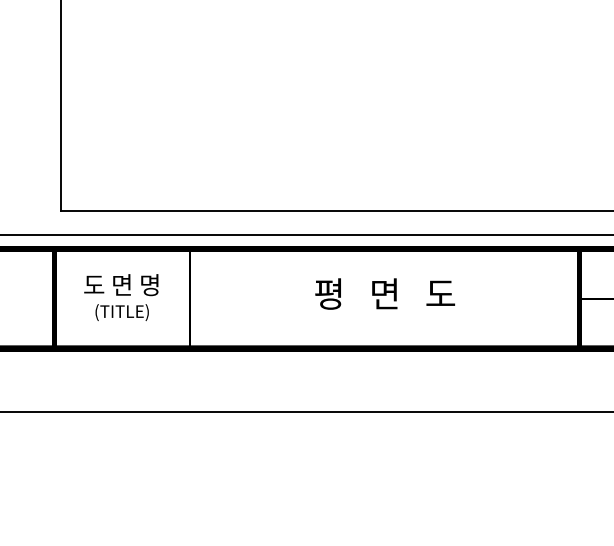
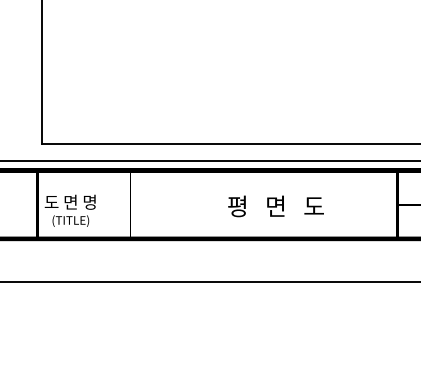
text: (384, 294) -> (275, 206), moved
text: (120, 297) -> (69, 210), moved

